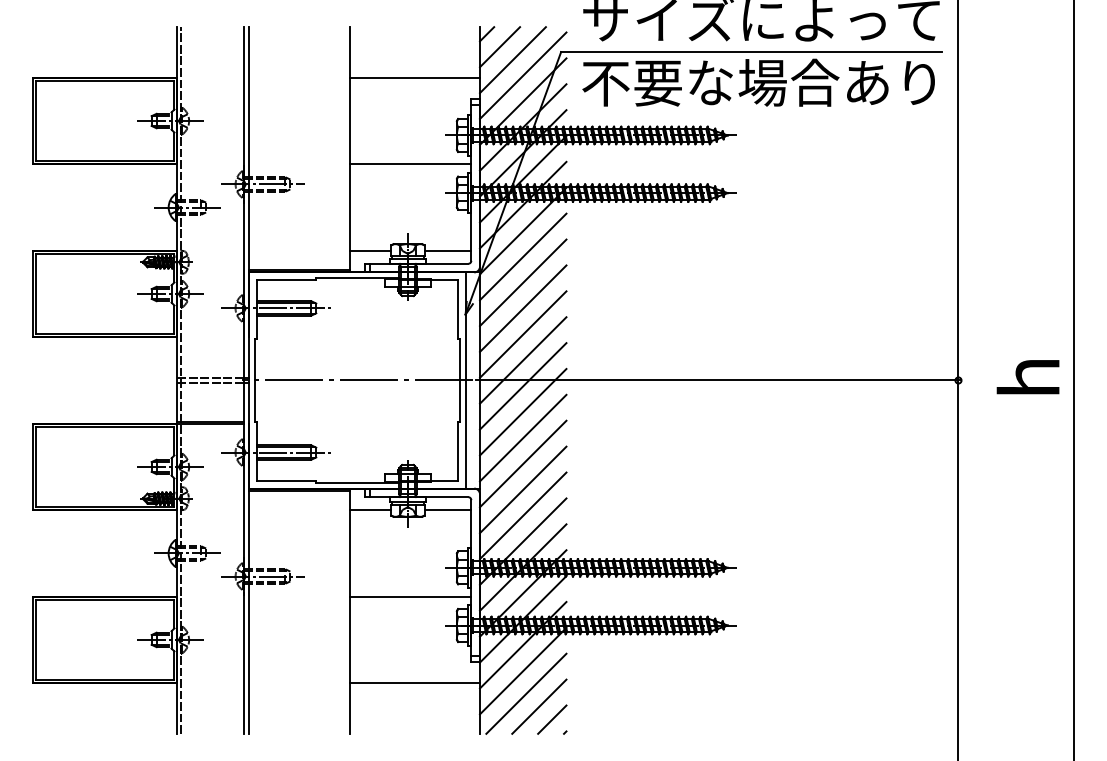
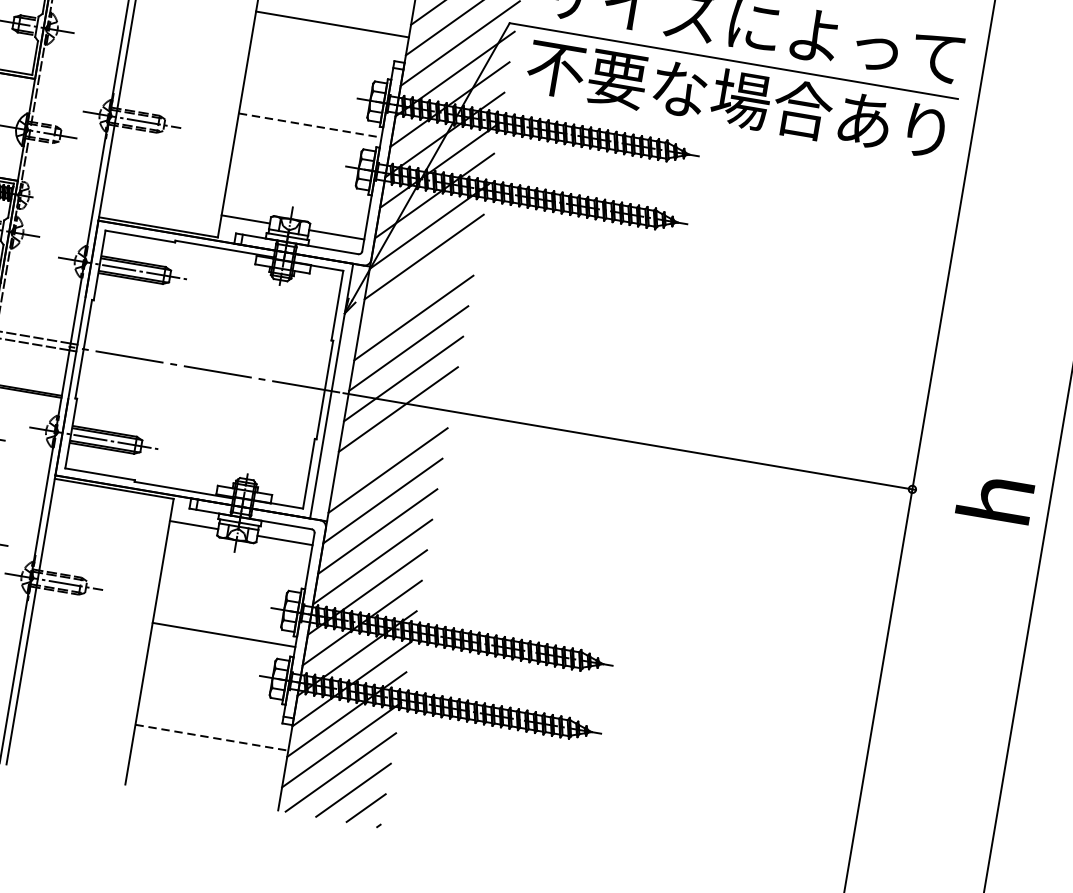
line: (410, 164) -> (309, 125), solid -> dashed
line: (522, 282) -> (418, 287), removed
line: (522, 411) -> (392, 439), removed
line: (415, 683) -> (212, 738), solid -> dashed

